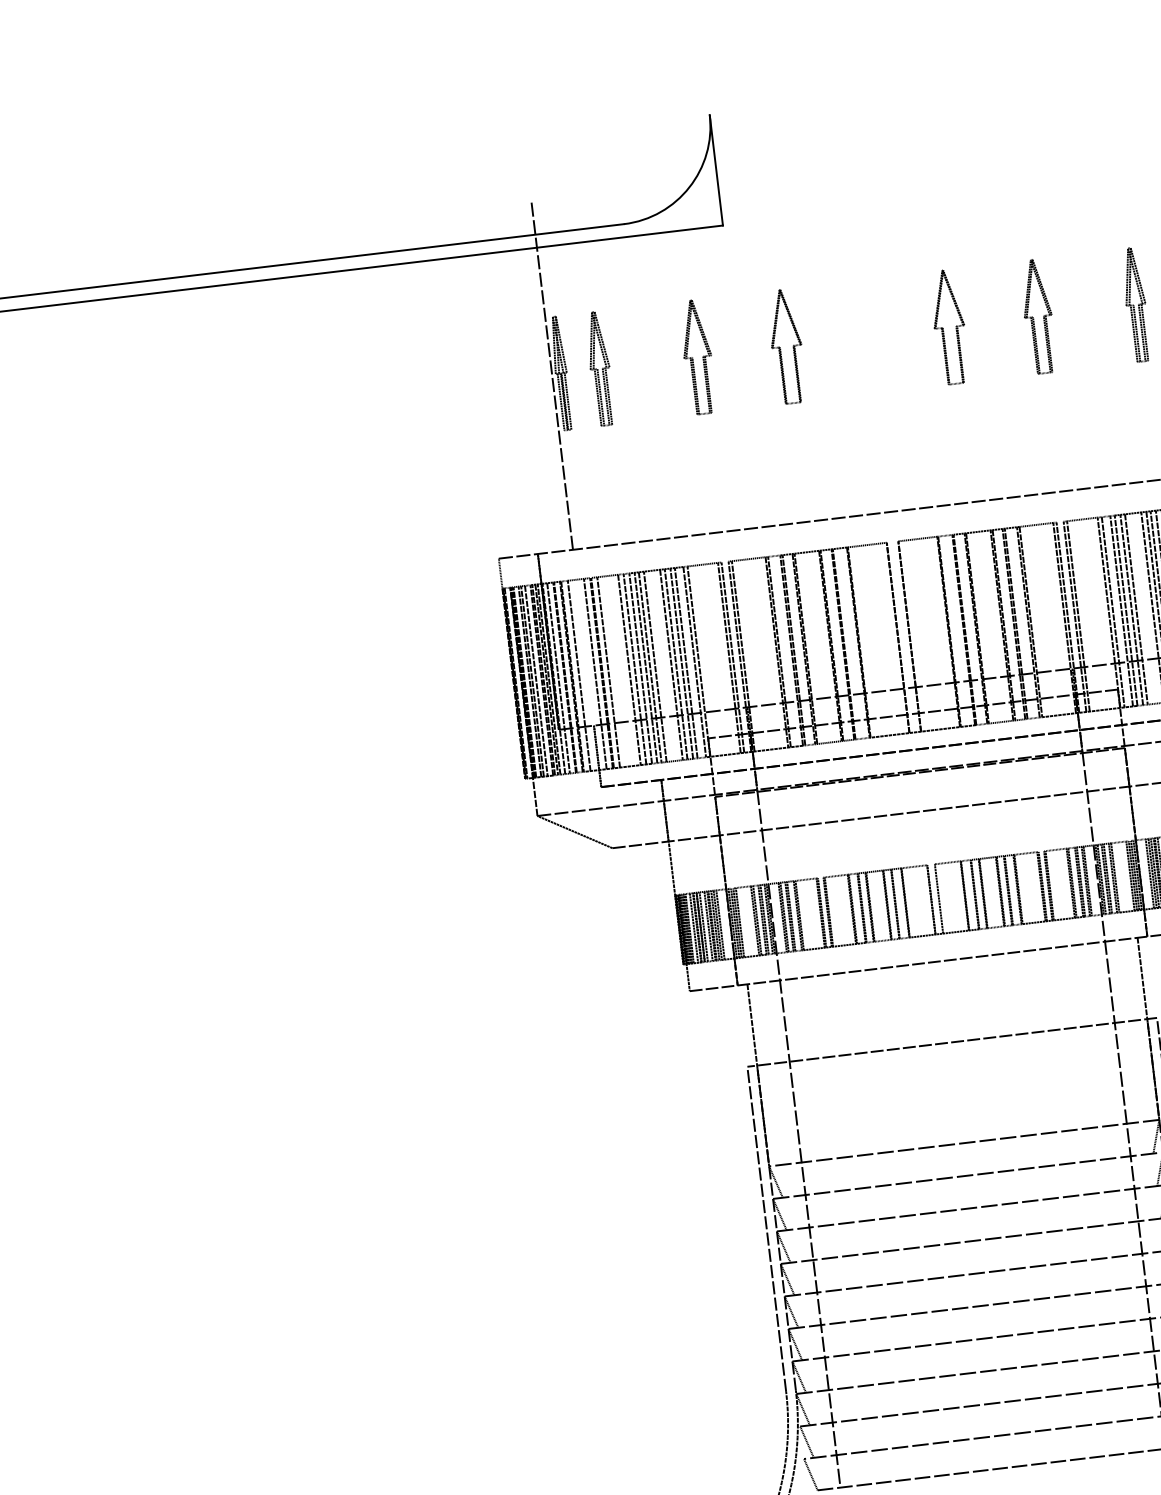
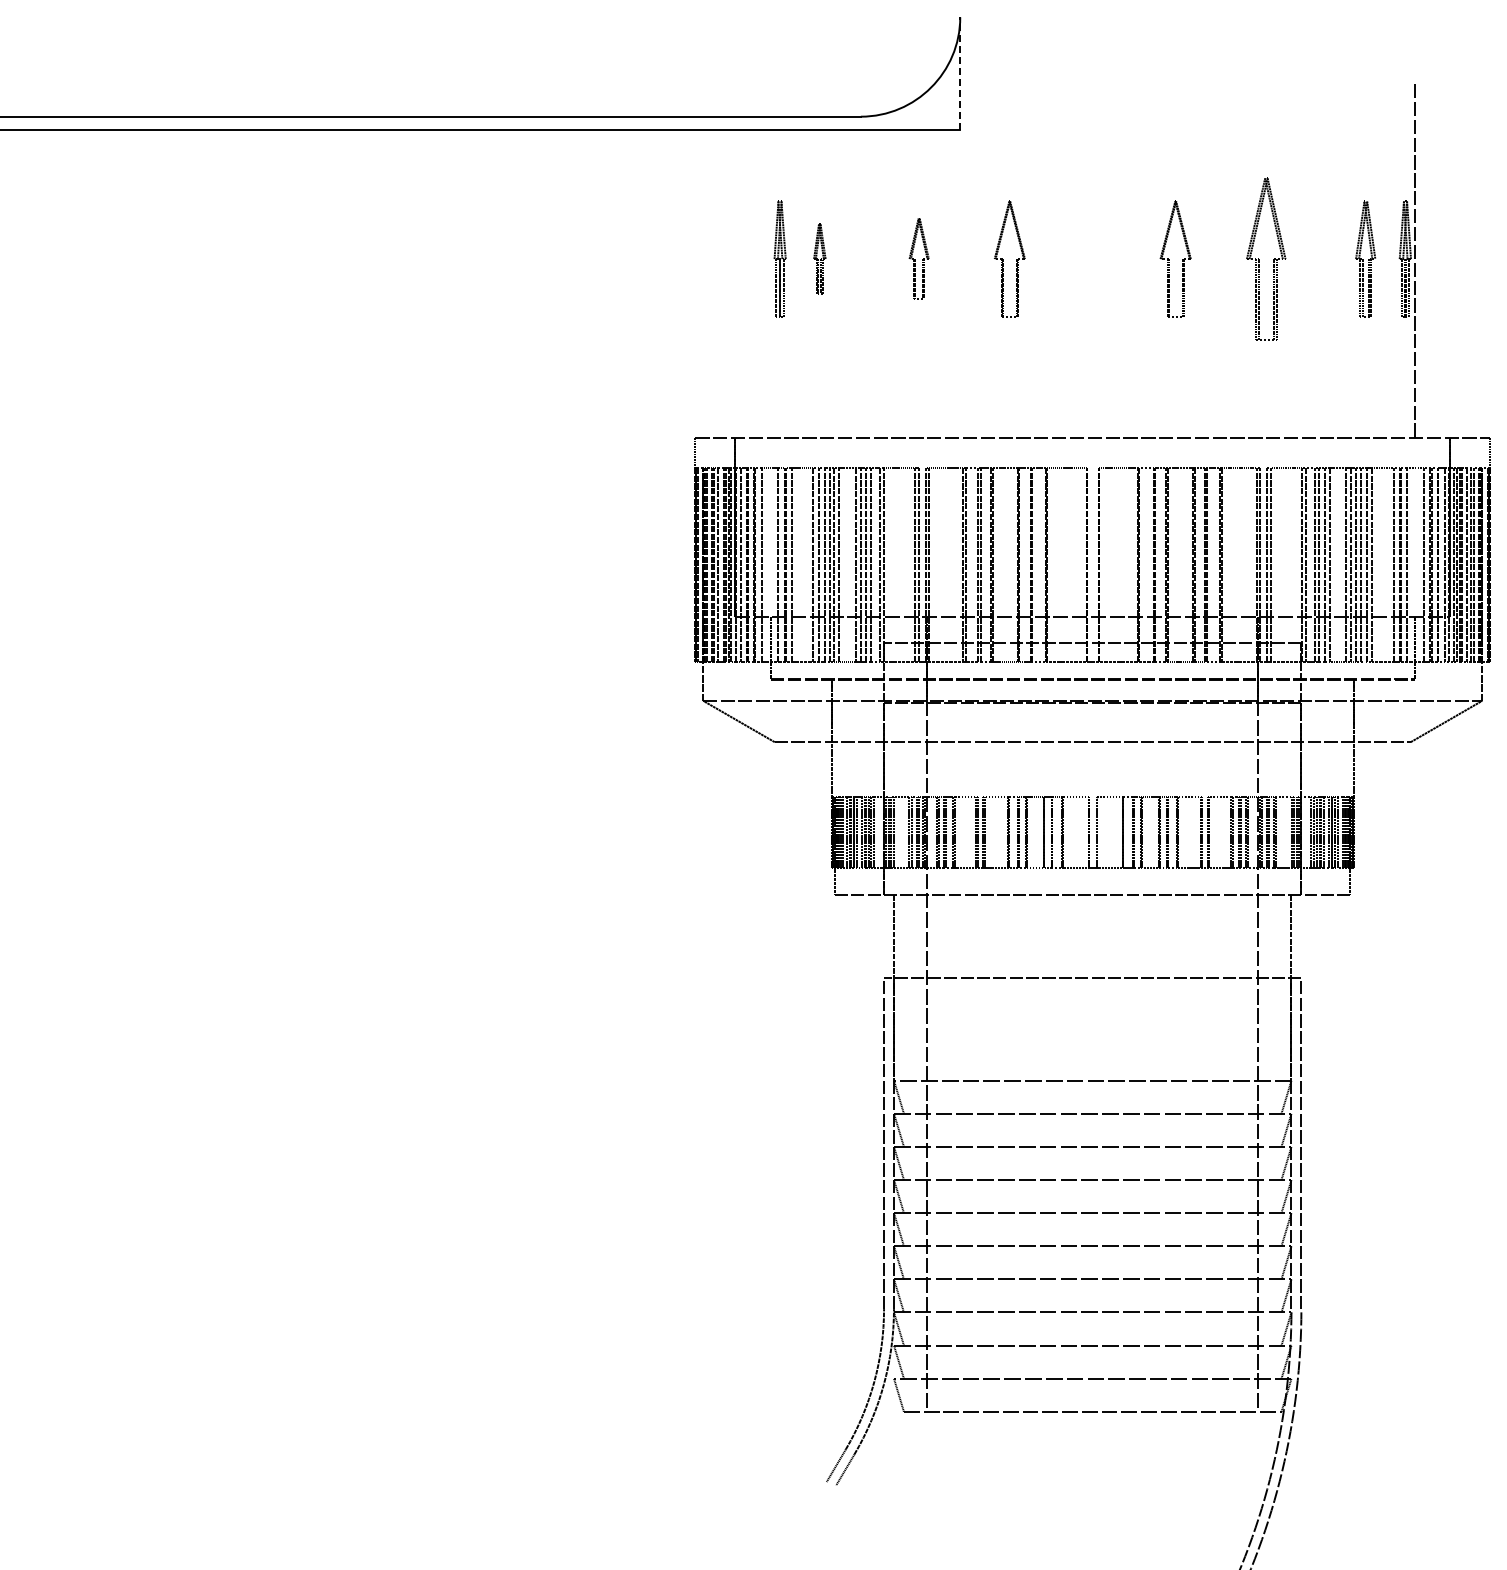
line: (716, 170) -> (960, 73), solid -> dashed
part: (1037, 316) -> (1265, 258), size x1.4
part: (697, 356) -> (918, 258), size x0.7
part: (599, 368) -> (819, 258), size x0.6
line: (551, 373) -> (770, 258), removed

